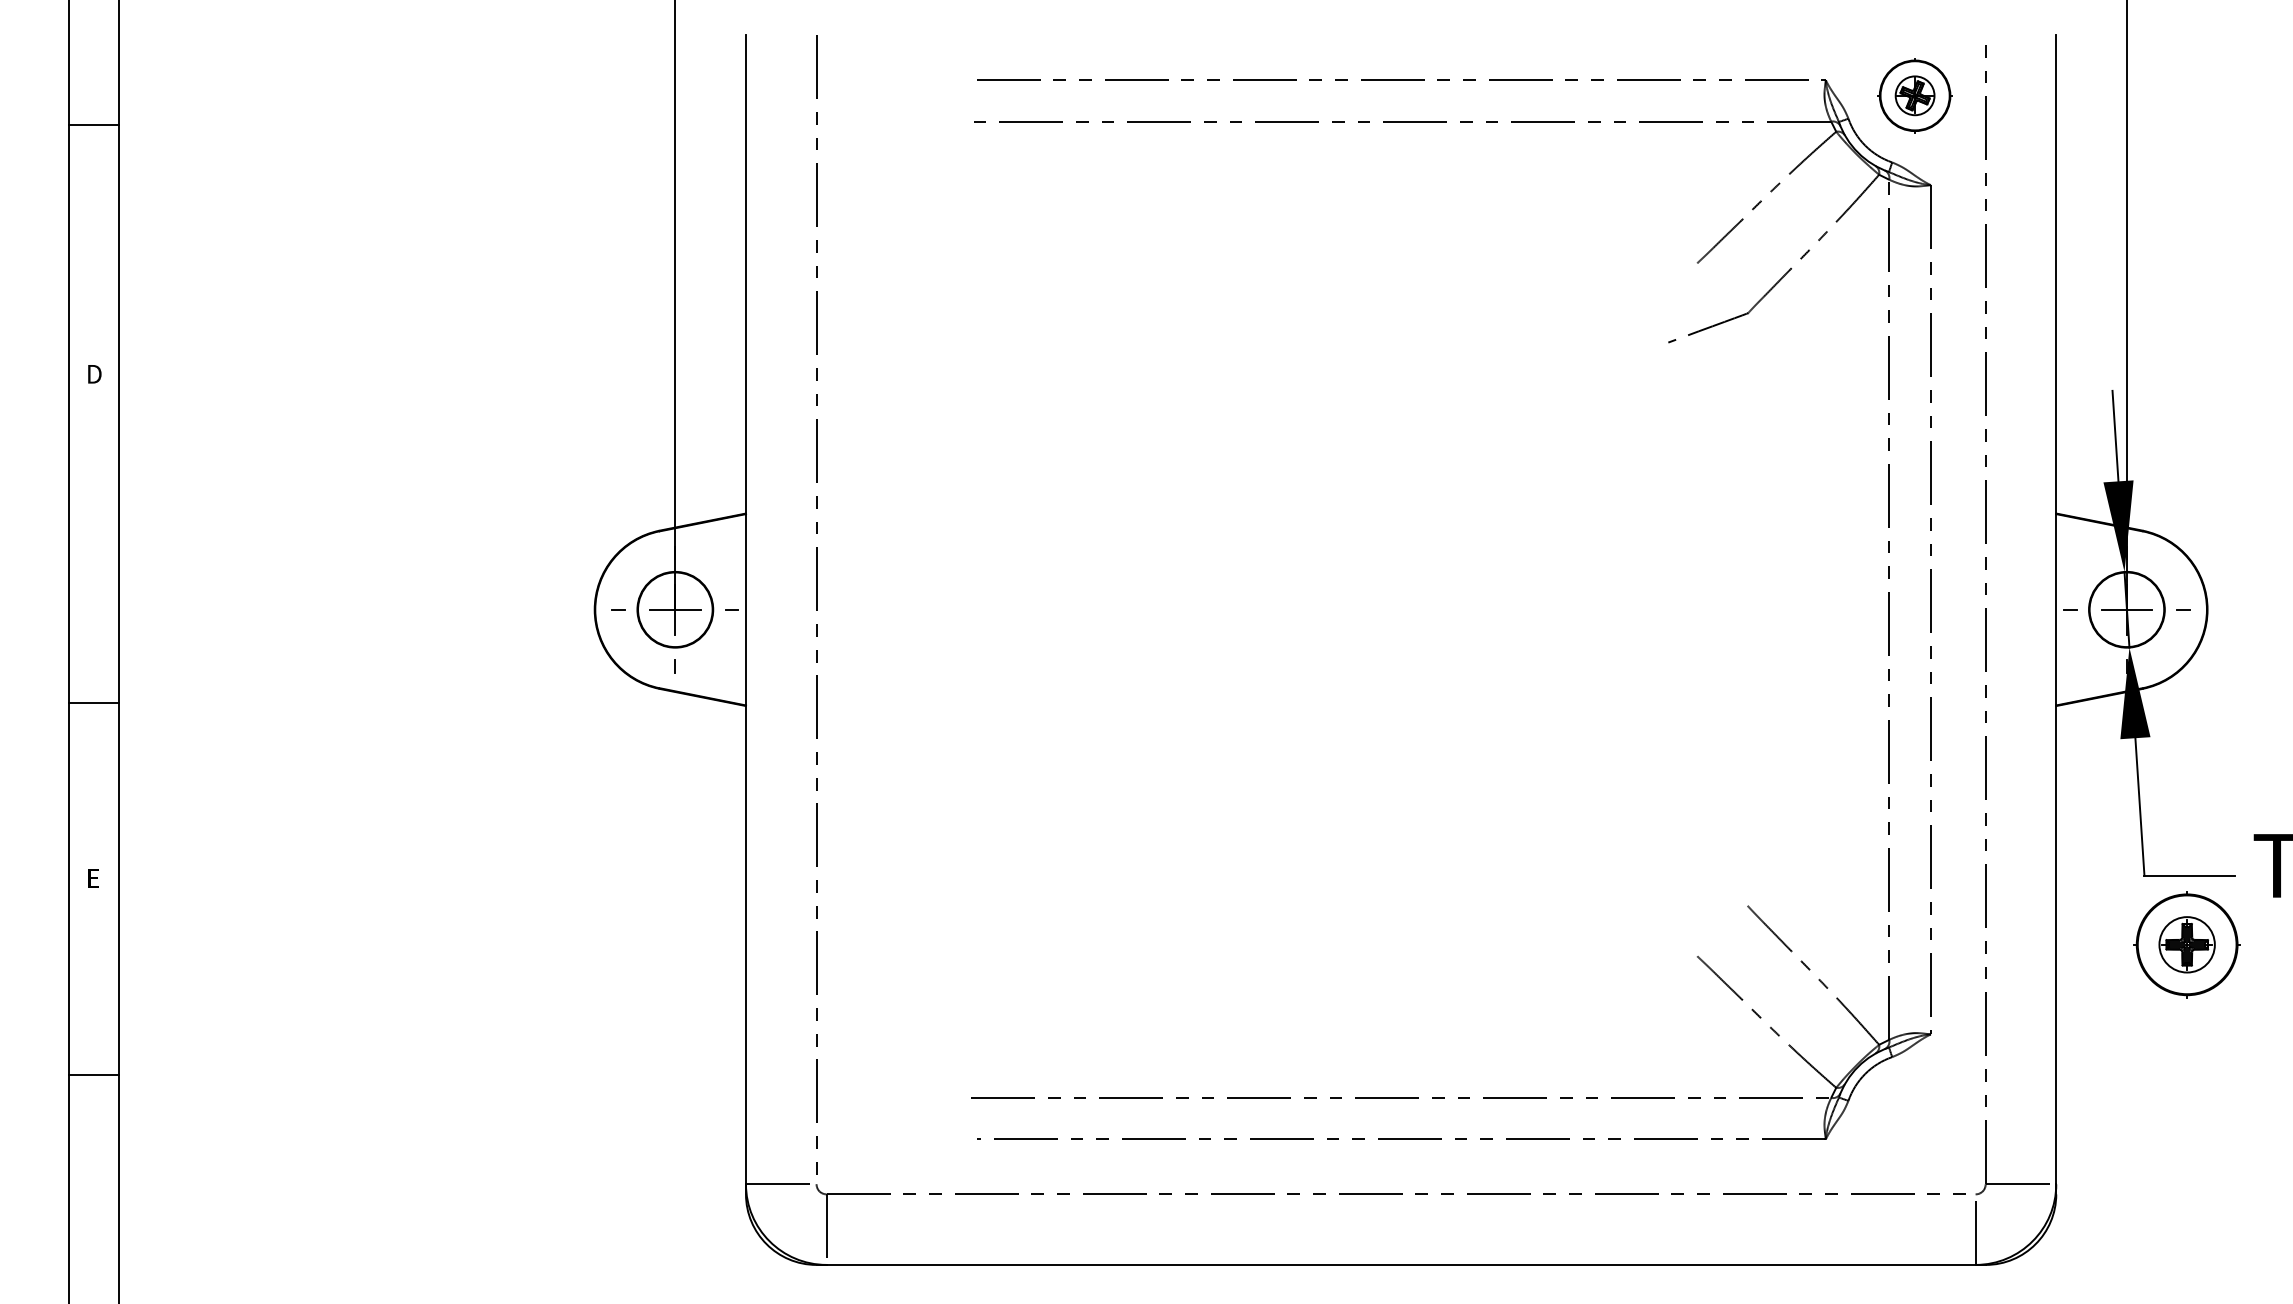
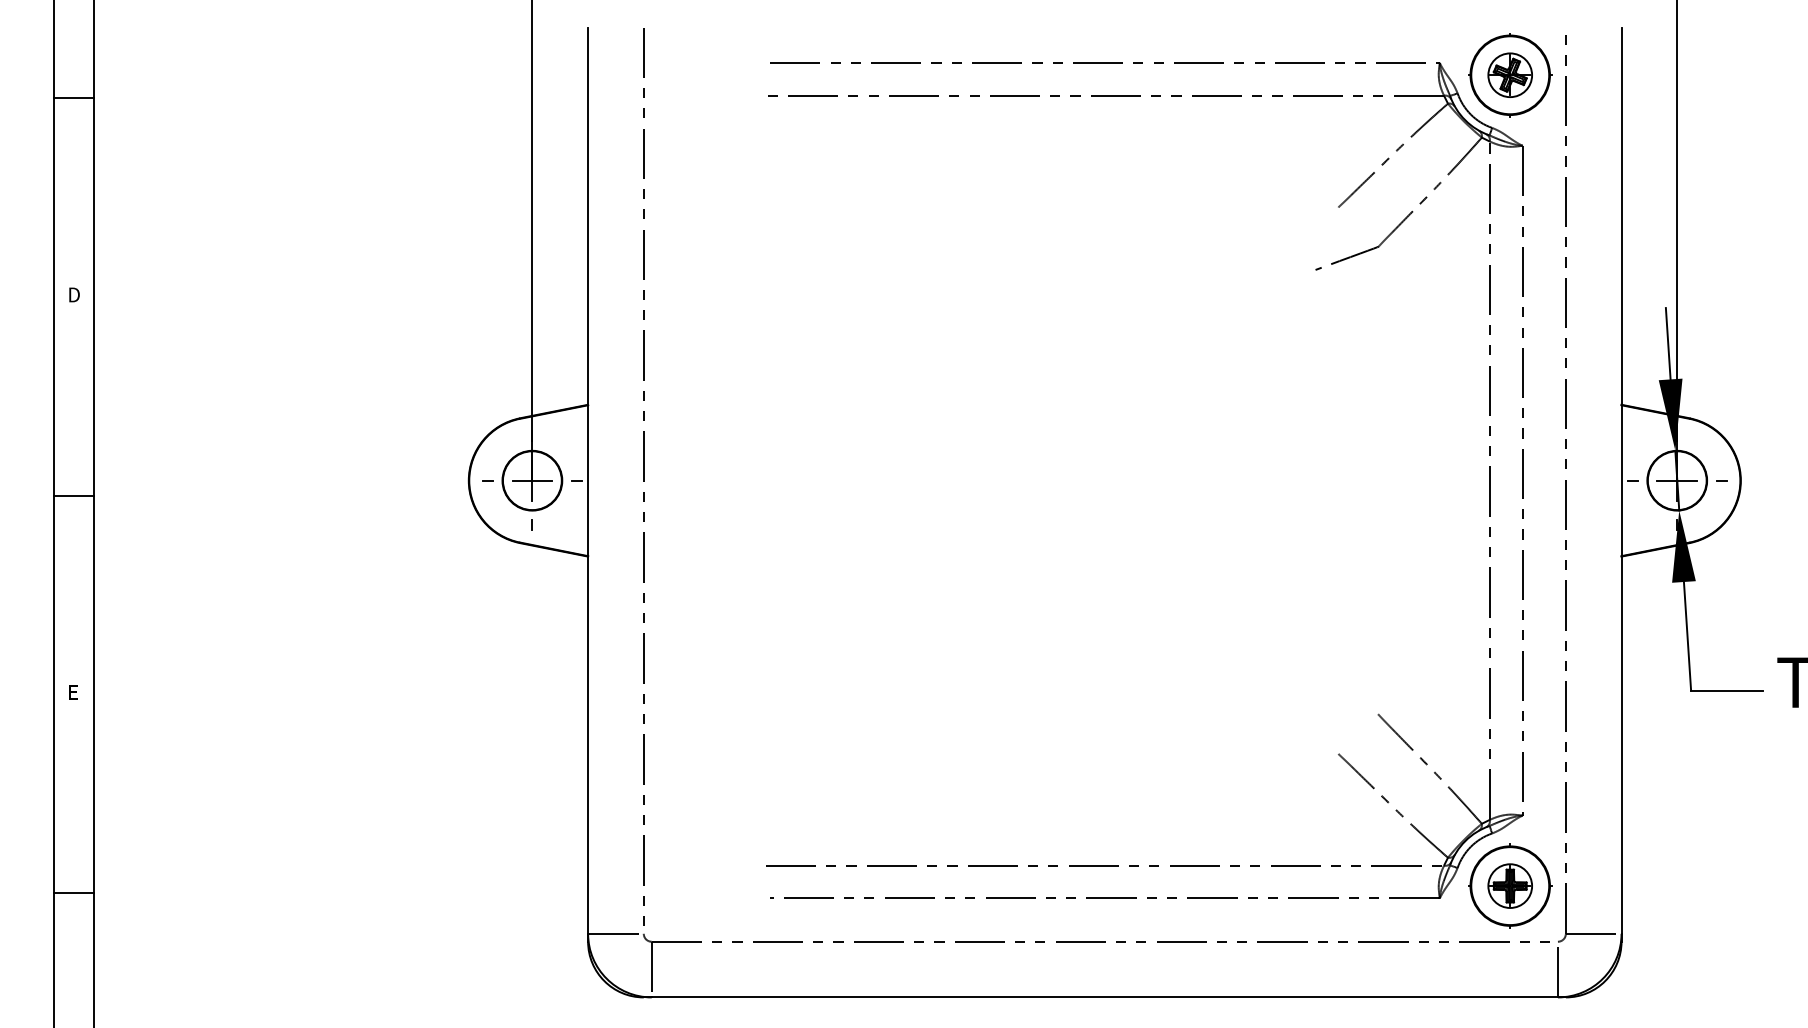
part: (1914, 95) -> (1509, 75), size x1.43
line: (93, 702) -> (73, 495), moved
part: (2186, 944) -> (1509, 885), moved
line: (93, 1074) -> (73, 892), moved

